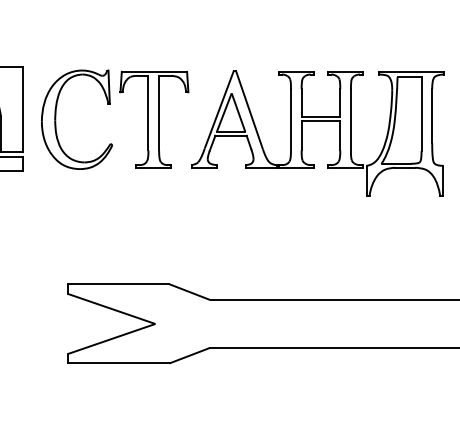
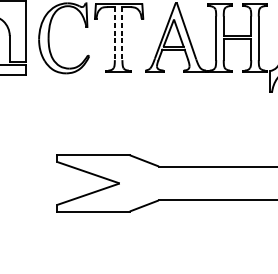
line: (148, 113) -> (114, 33), solid -> dashed
line: (159, 113) -> (122, 33), solid -> dashed

